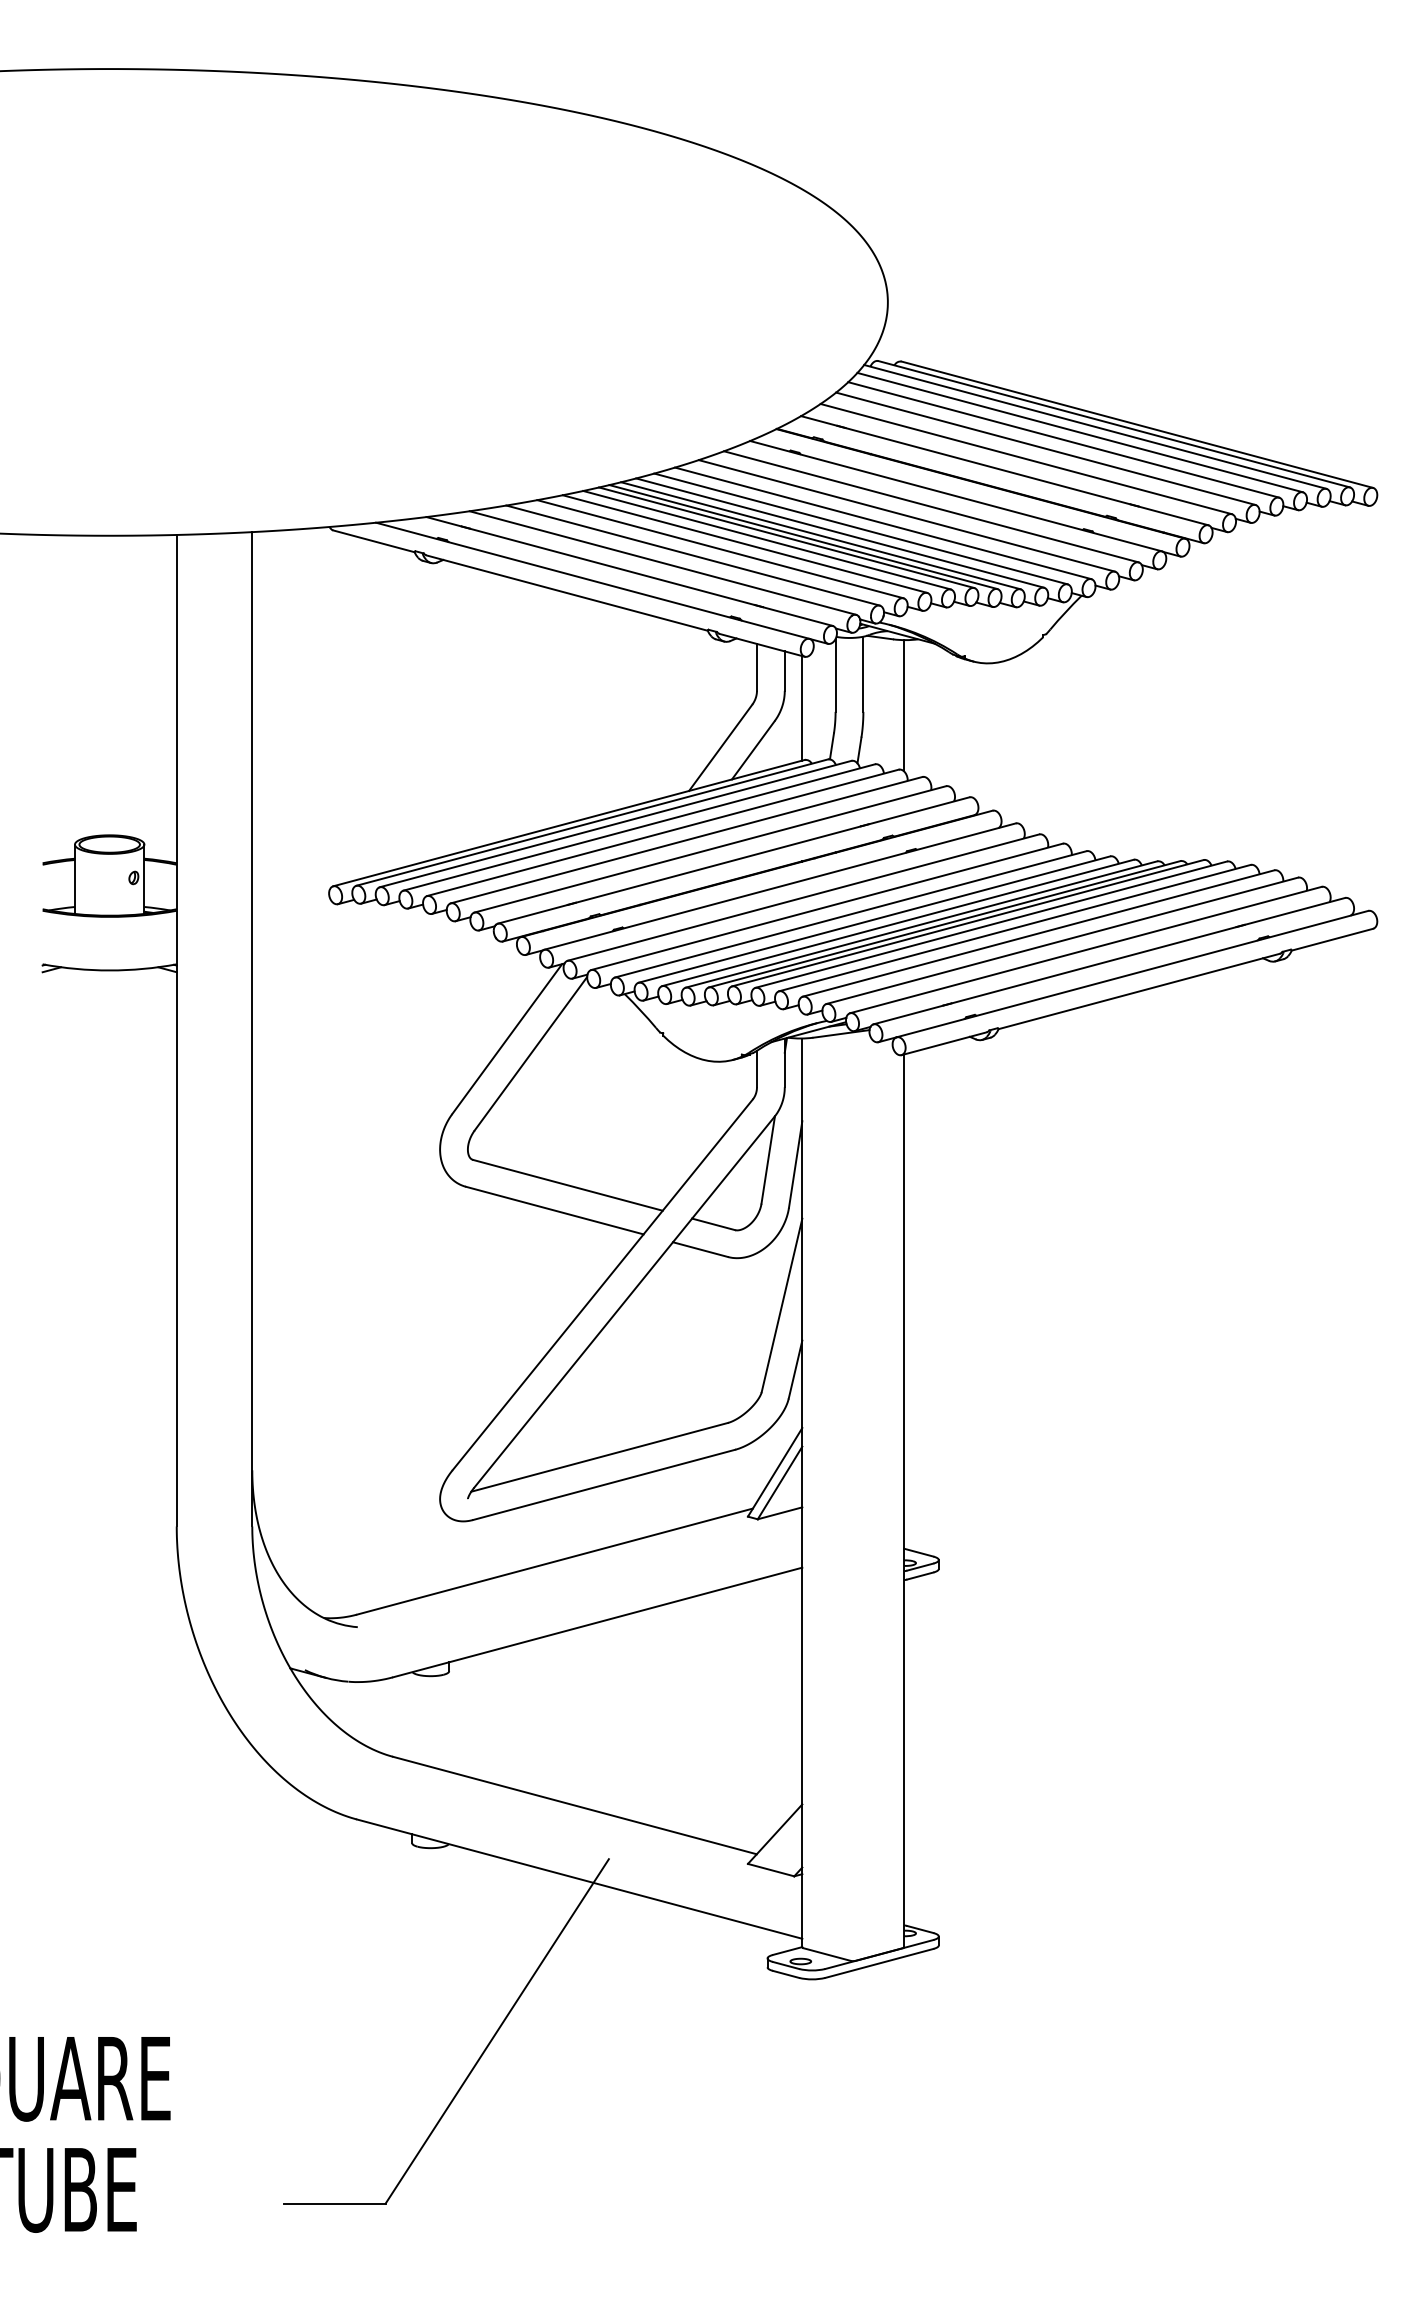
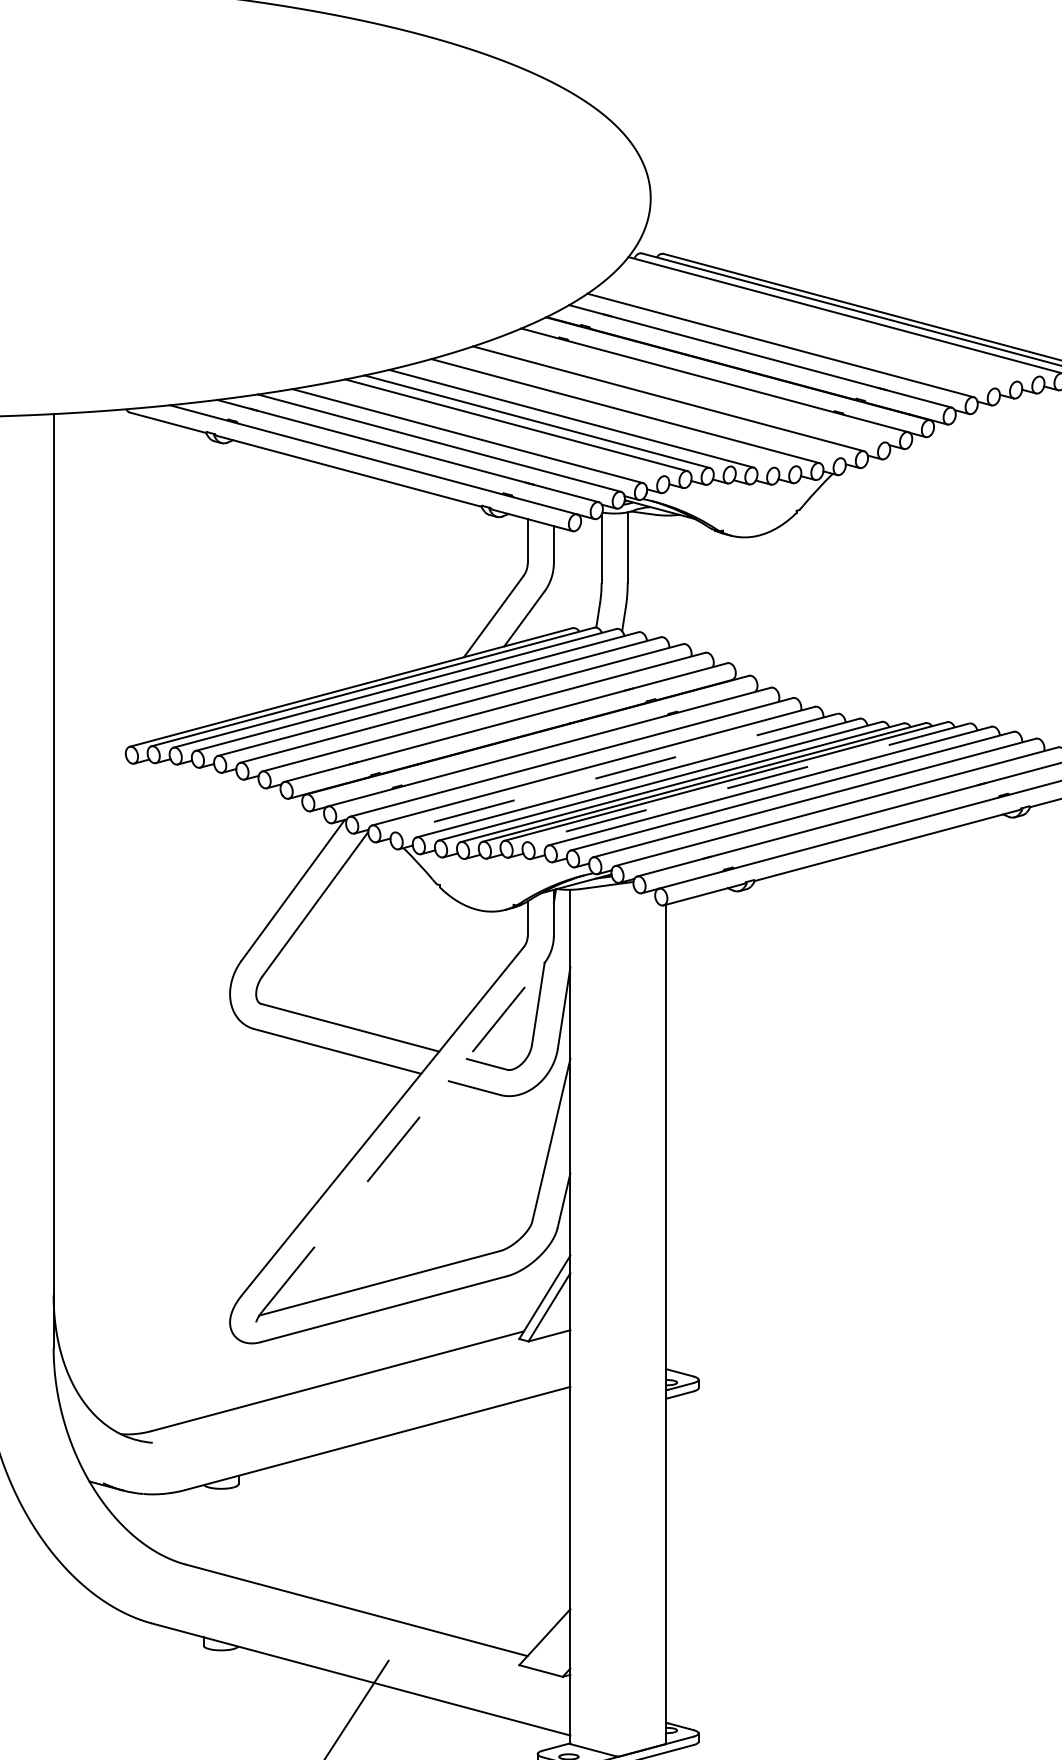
line: (1079, 432) -> (830, 320), removed
line: (1063, 439) -> (815, 327), removed
line: (1045, 448) -> (798, 335), removed
line: (931, 506) -> (691, 390), removed
line: (883, 523) -> (646, 406), removed
line: (840, 532) -> (606, 414), removed
line: (820, 535) -> (587, 417), removed
line: (786, 537) -> (555, 419), removed
line: (720, 549) -> (493, 430), removed
line: (904, 705) -> (666, 576), removed
line: (802, 708) -> (570, 579), removed
line: (850, 914) -> (615, 773), solid -> dashed
line: (990, 924) -> (747, 782), solid -> dashed
line: (624, 1302) -> (403, 1137), solid -> dashed

